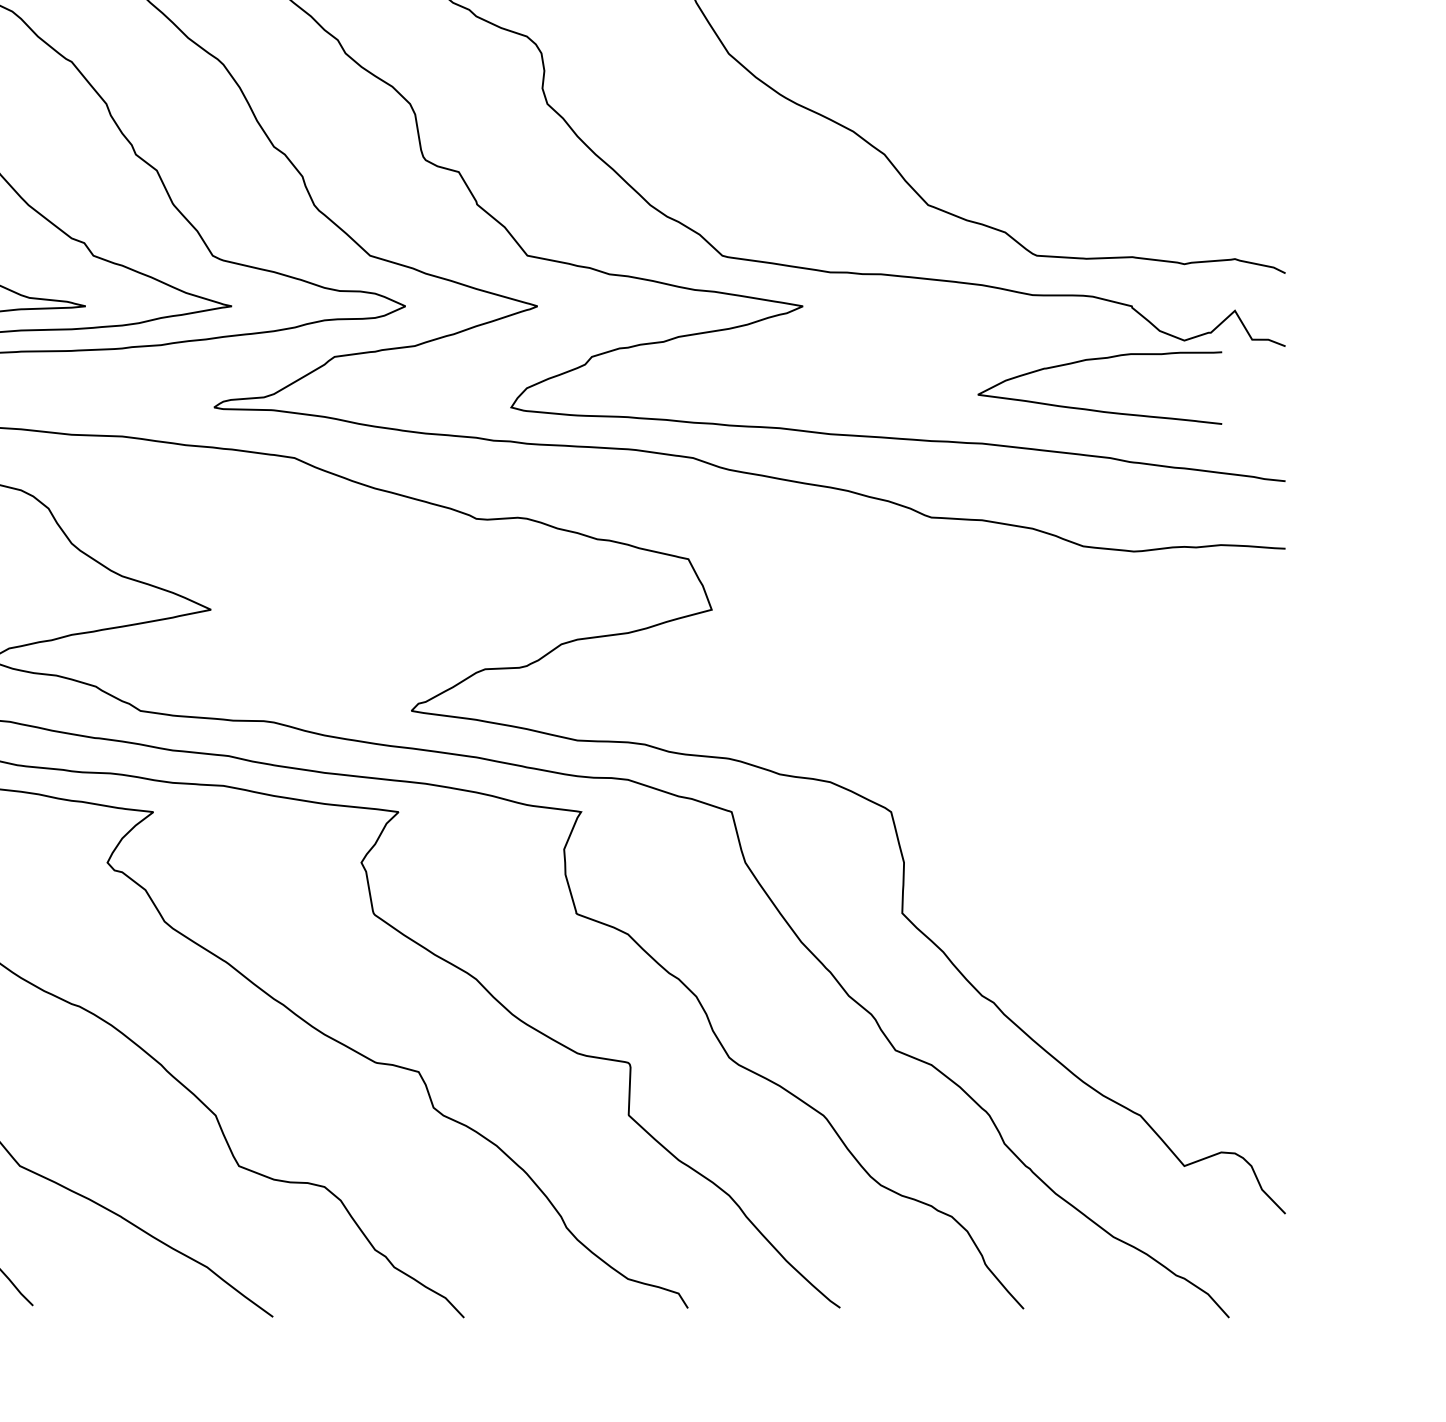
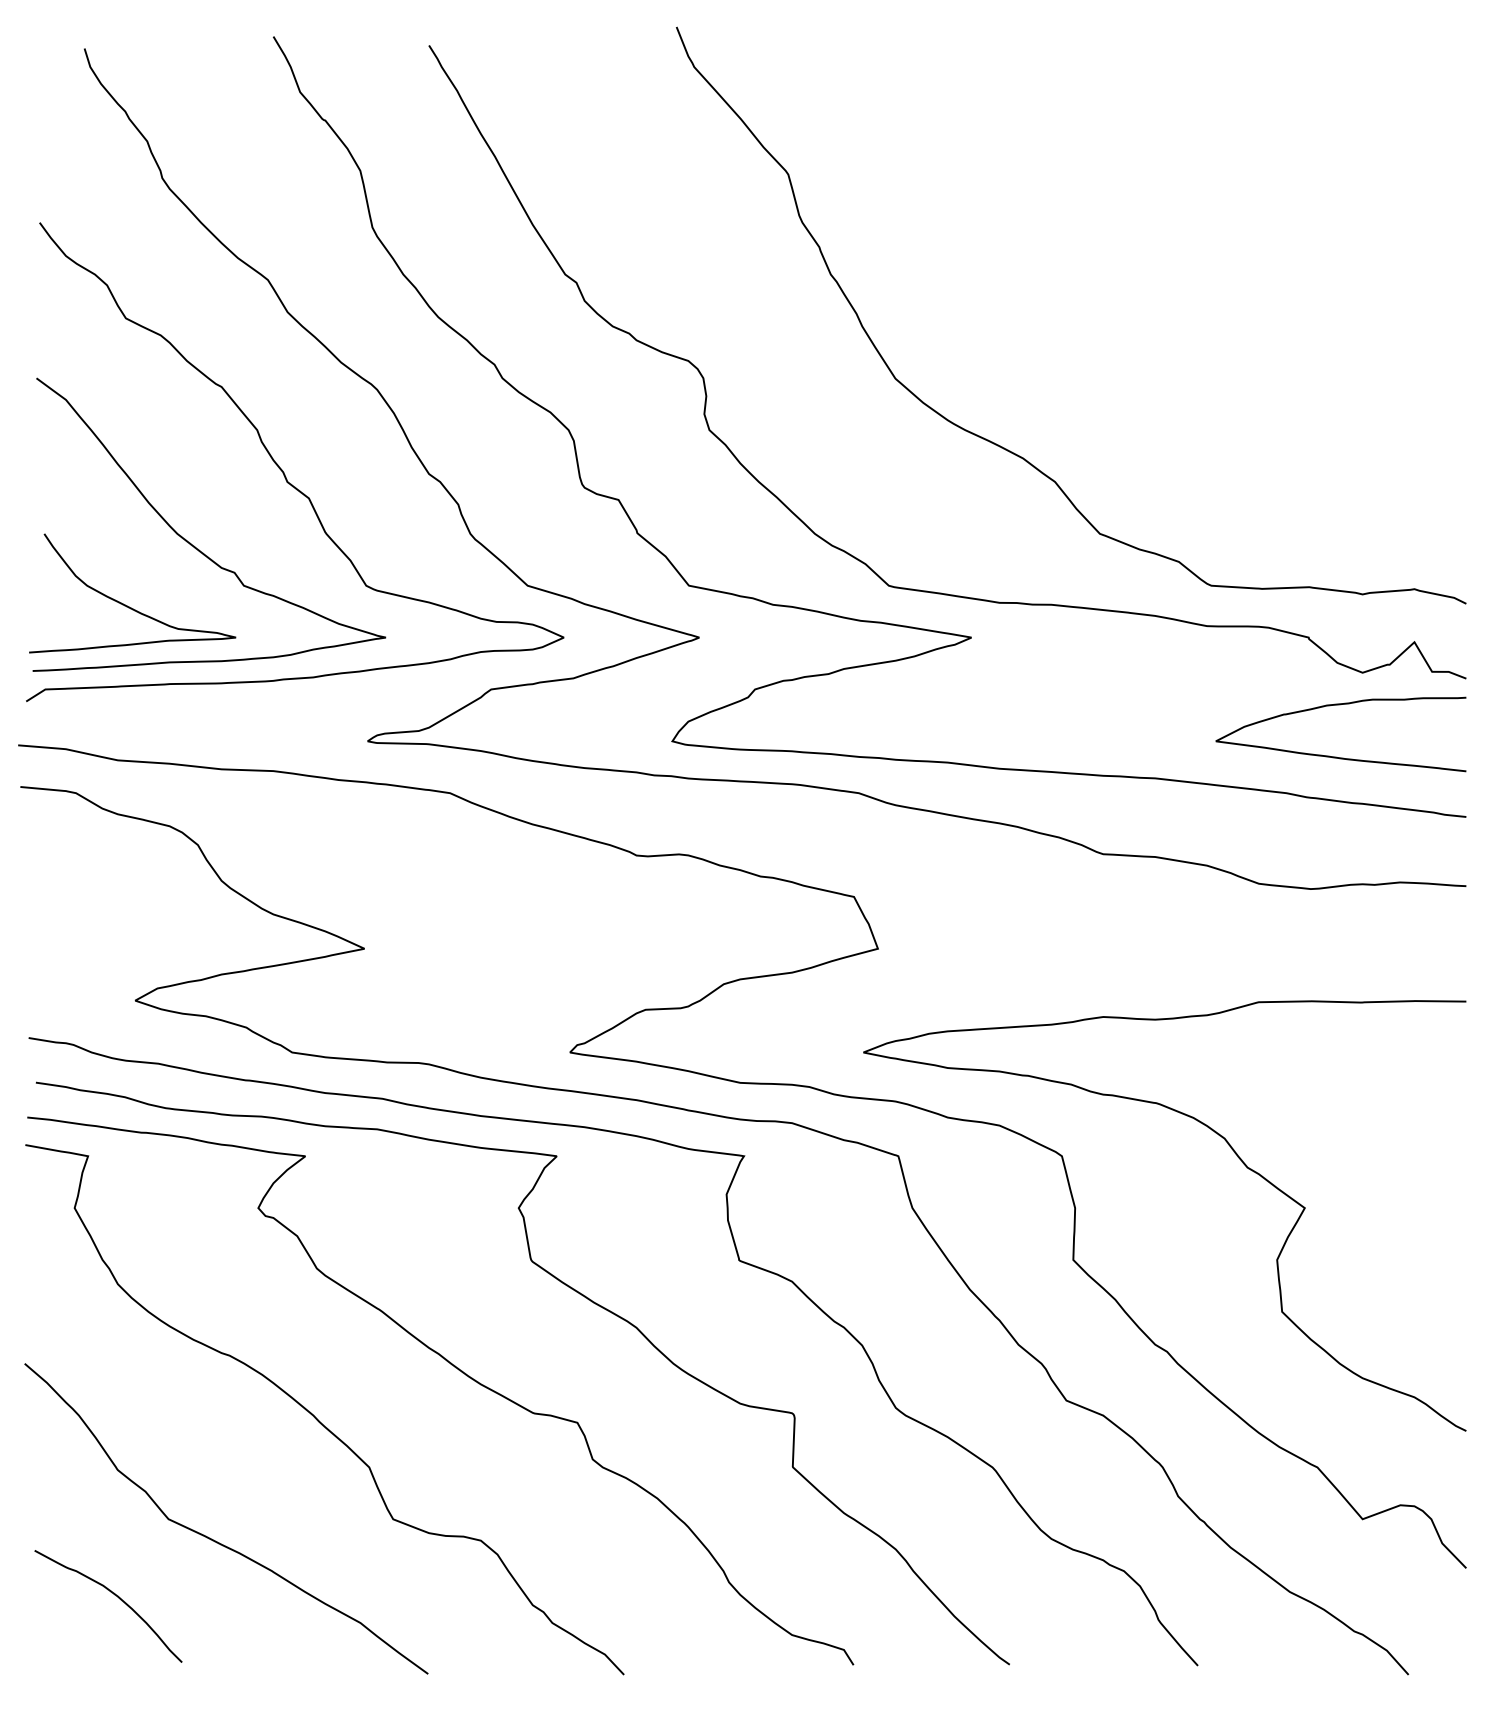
curve: (1095, 409) -> (1336, 756), moved
curve: (1062, 813) -> (1237, 1157), added

